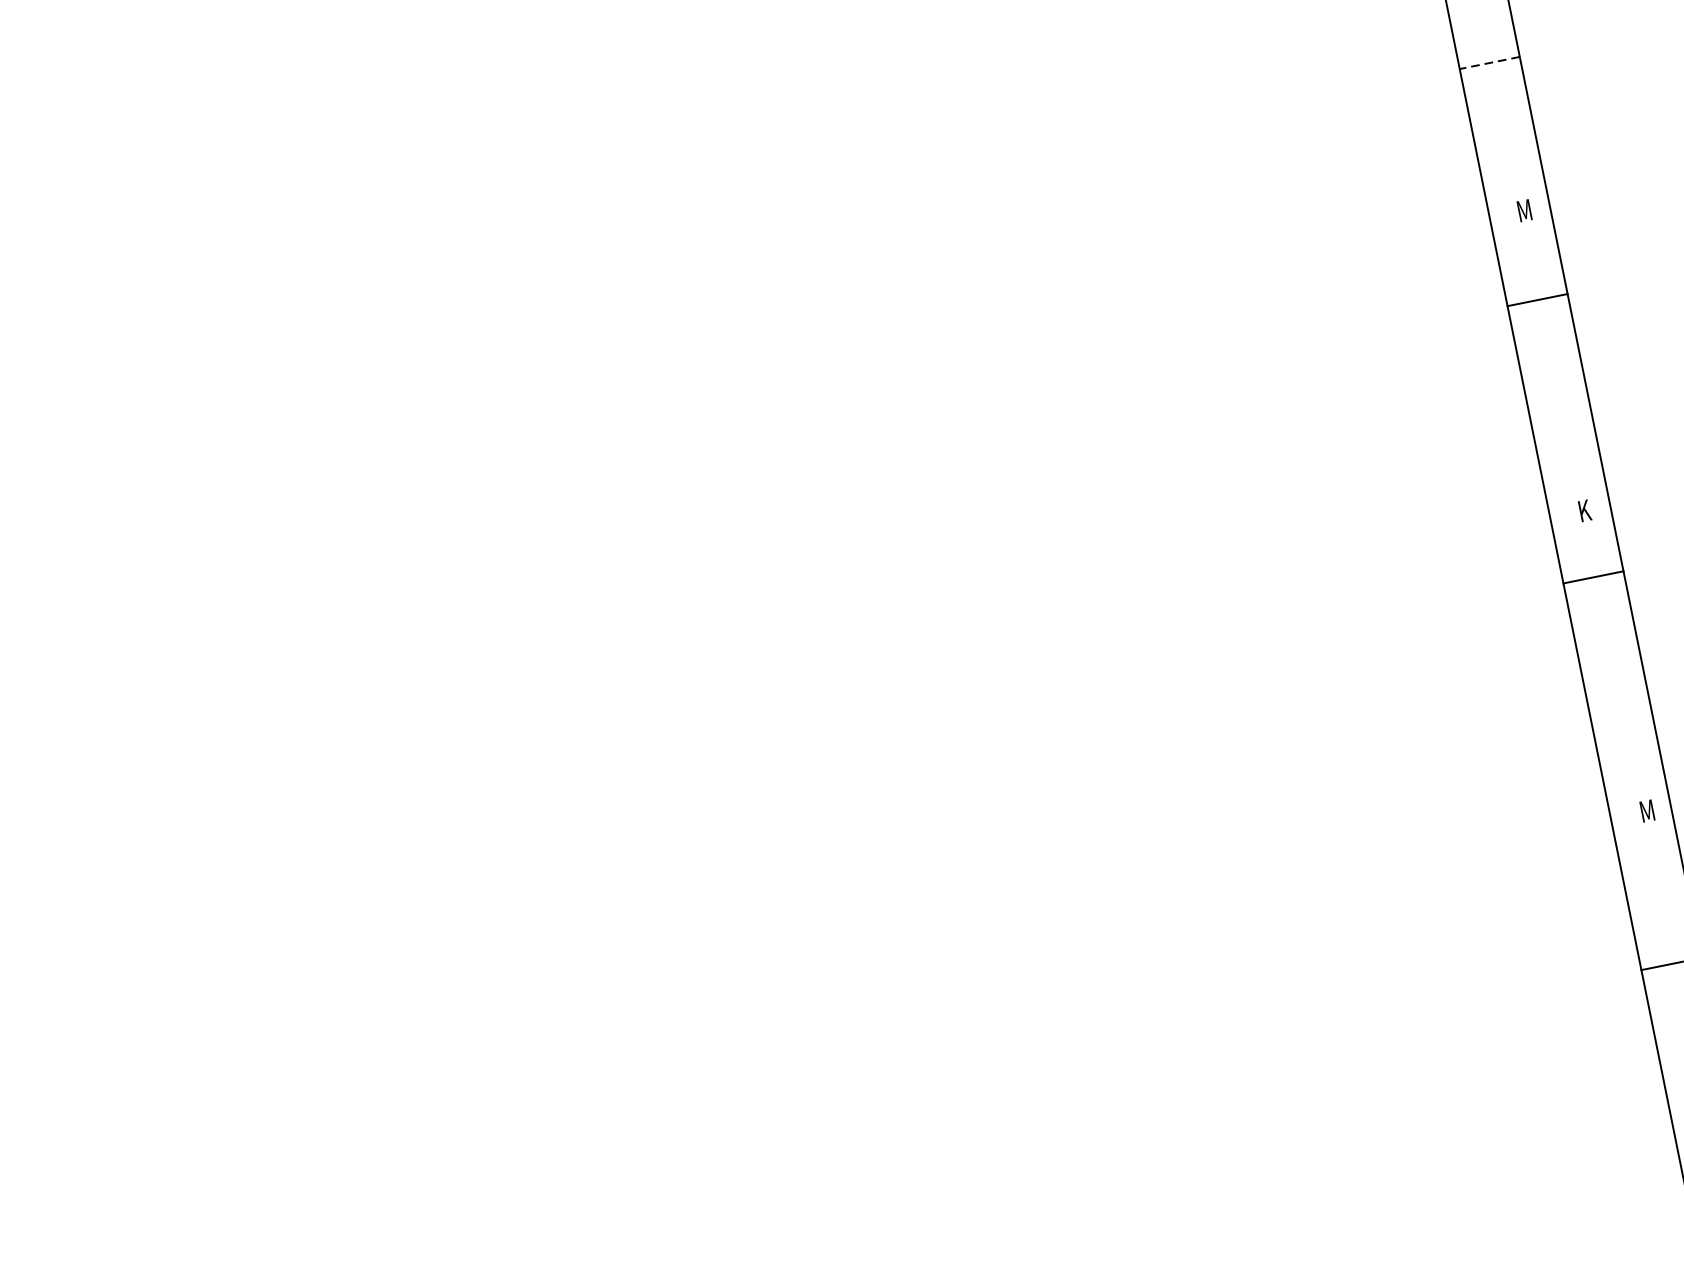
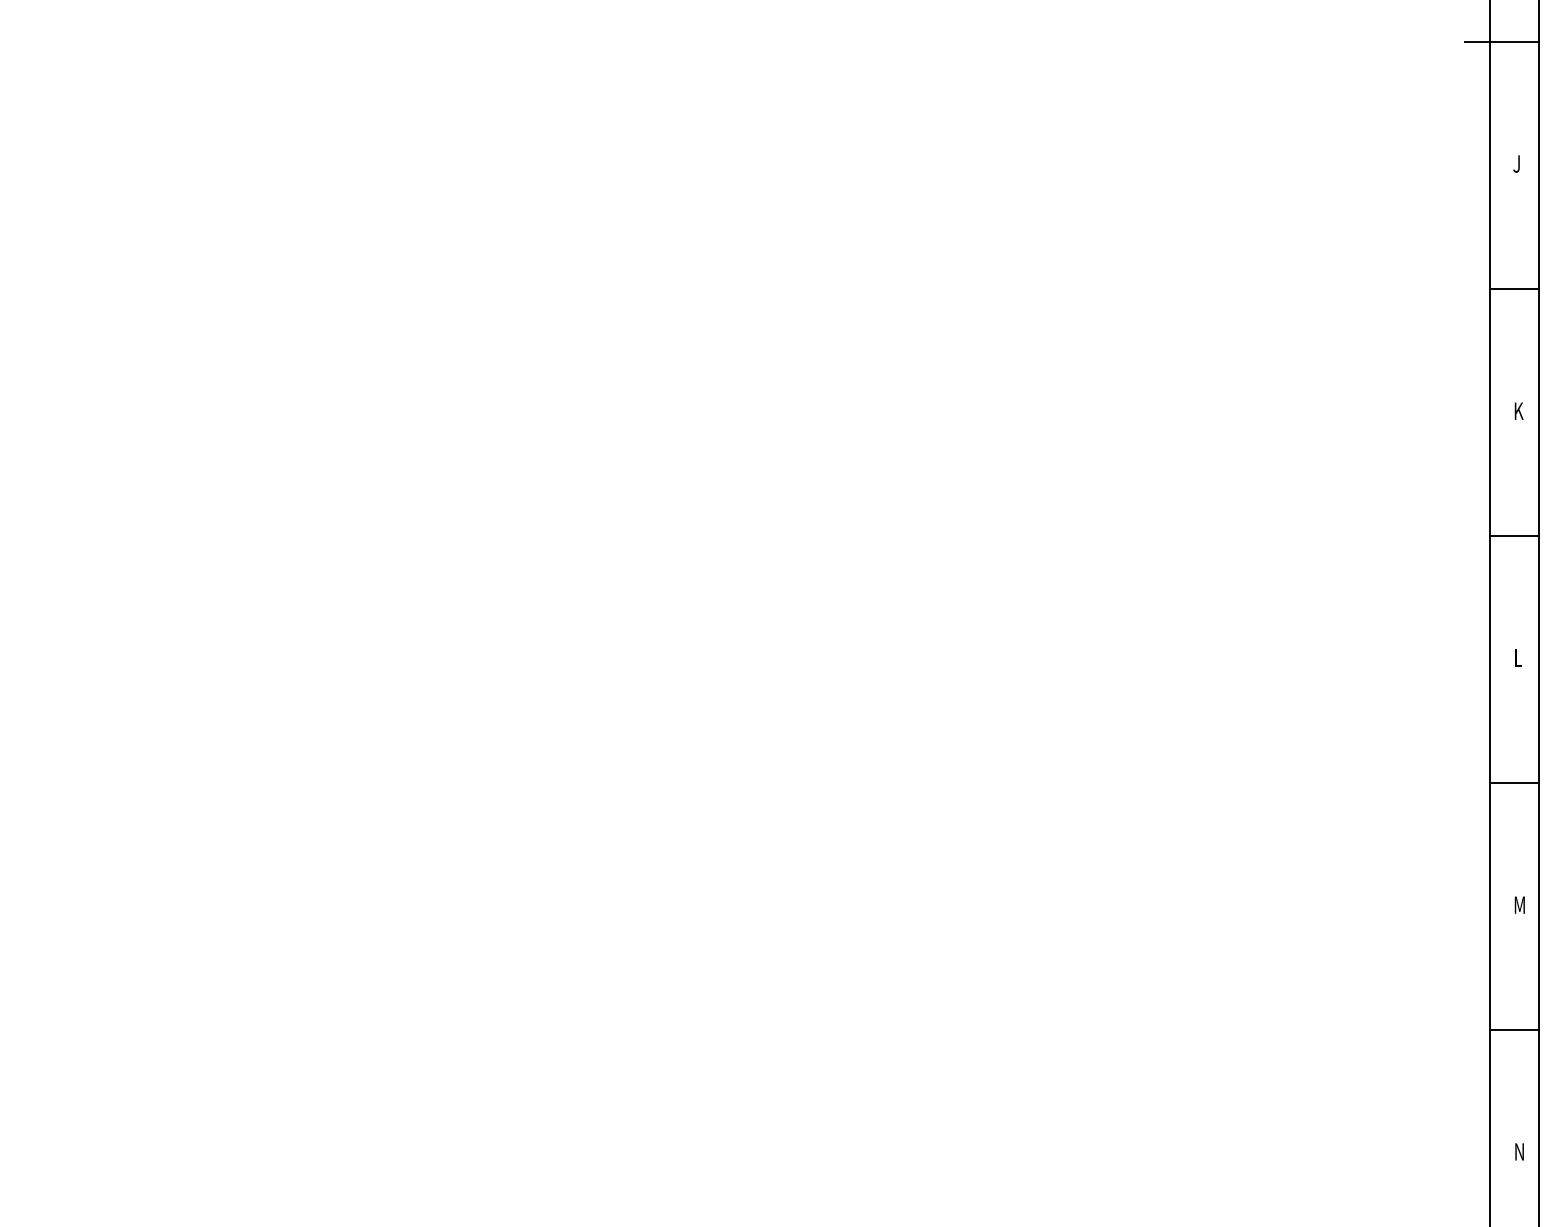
line: (1489, 62) -> (1514, 288), dashed -> solid
text: (1524, 209) -> (1518, 410), M -> K
line: (1537, 299) -> (1514, 535), moved
text: (1585, 510) -> (1518, 657), K -> L
line: (1593, 576) -> (1514, 782), moved

